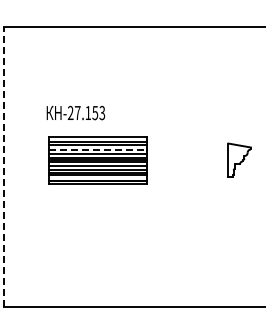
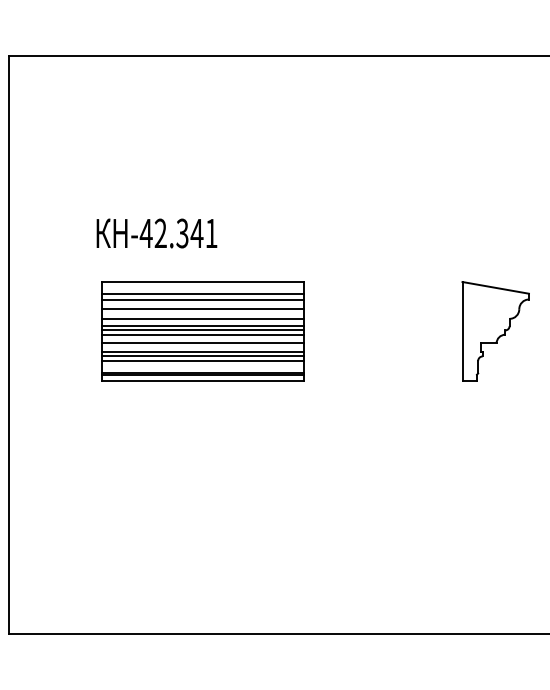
text: (86, 112) -> (178, 232), -27.153 -> -42.341
line: (98, 149) -> (203, 308), dashed -> solid
part: (239, 159) -> (495, 329), size x1.43
line: (4, 166) -> (9, 343), dashed -> solid

